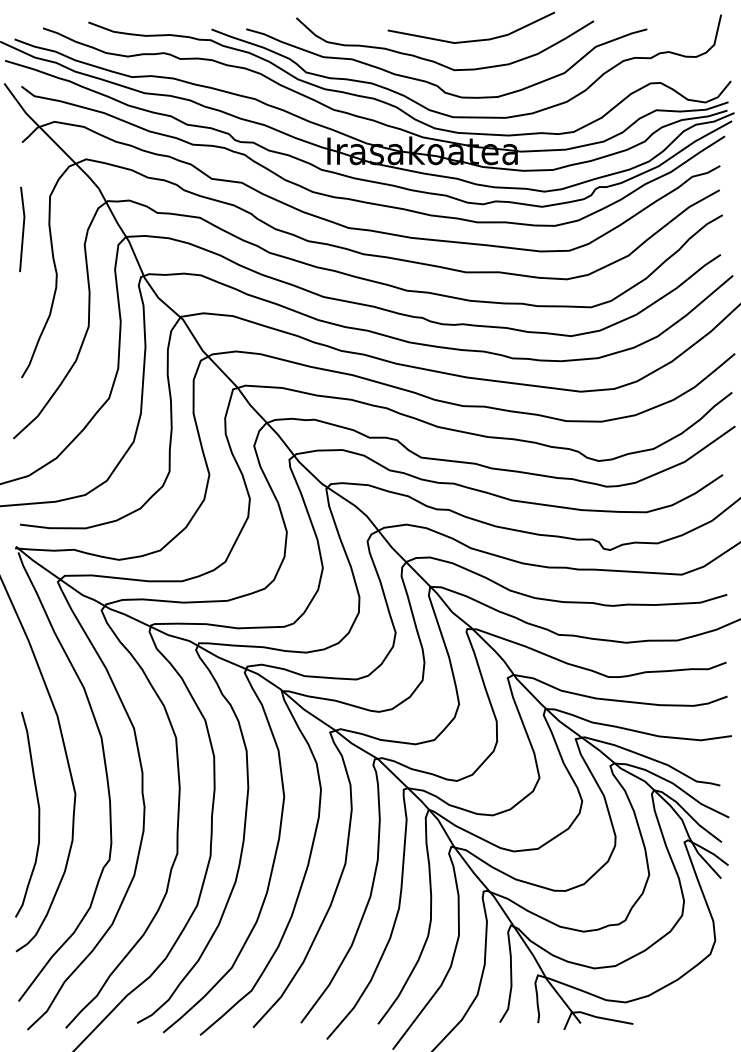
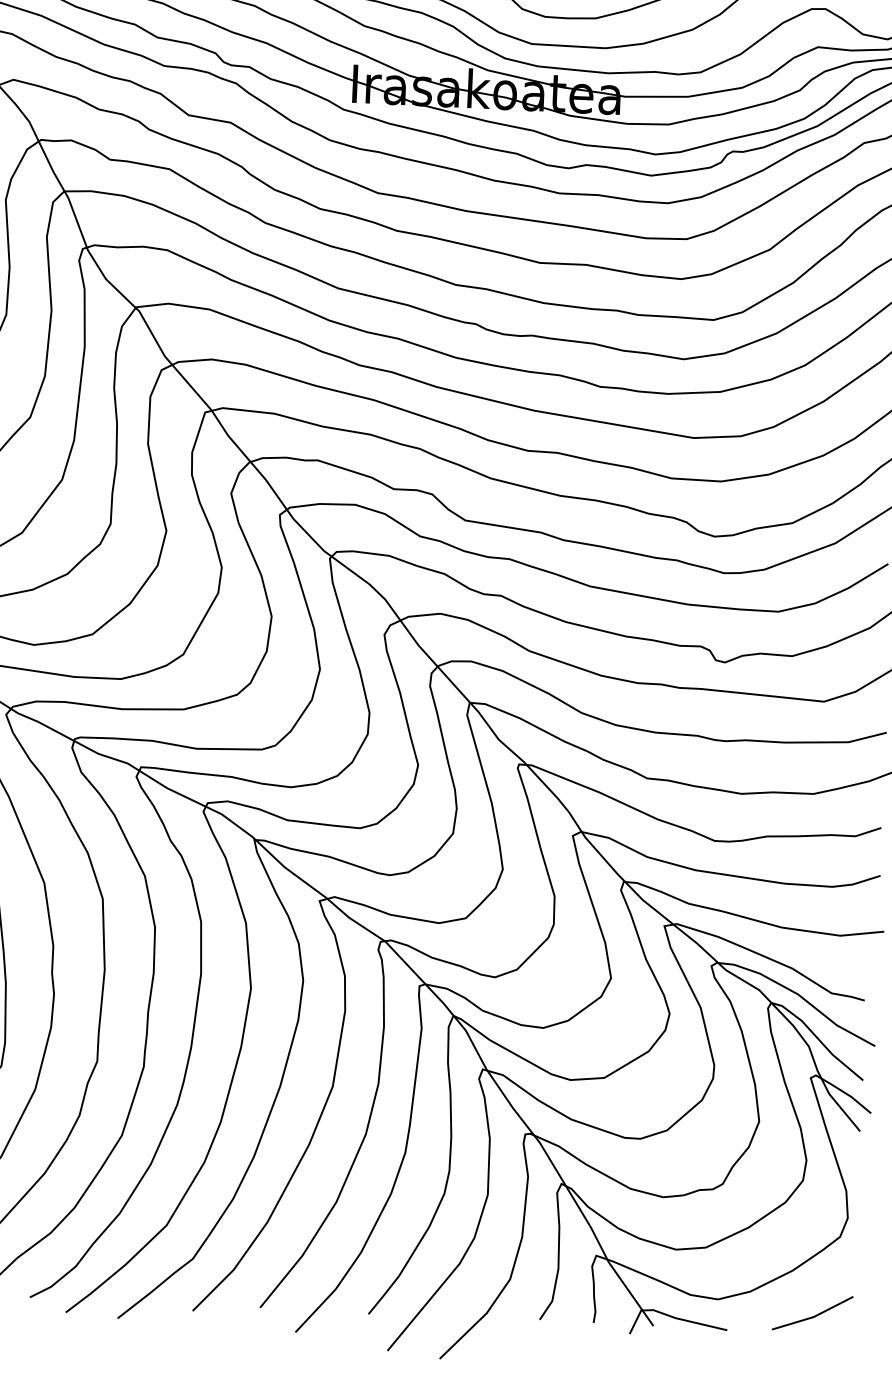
line: (694, 1010) -> (814, 1315), added

